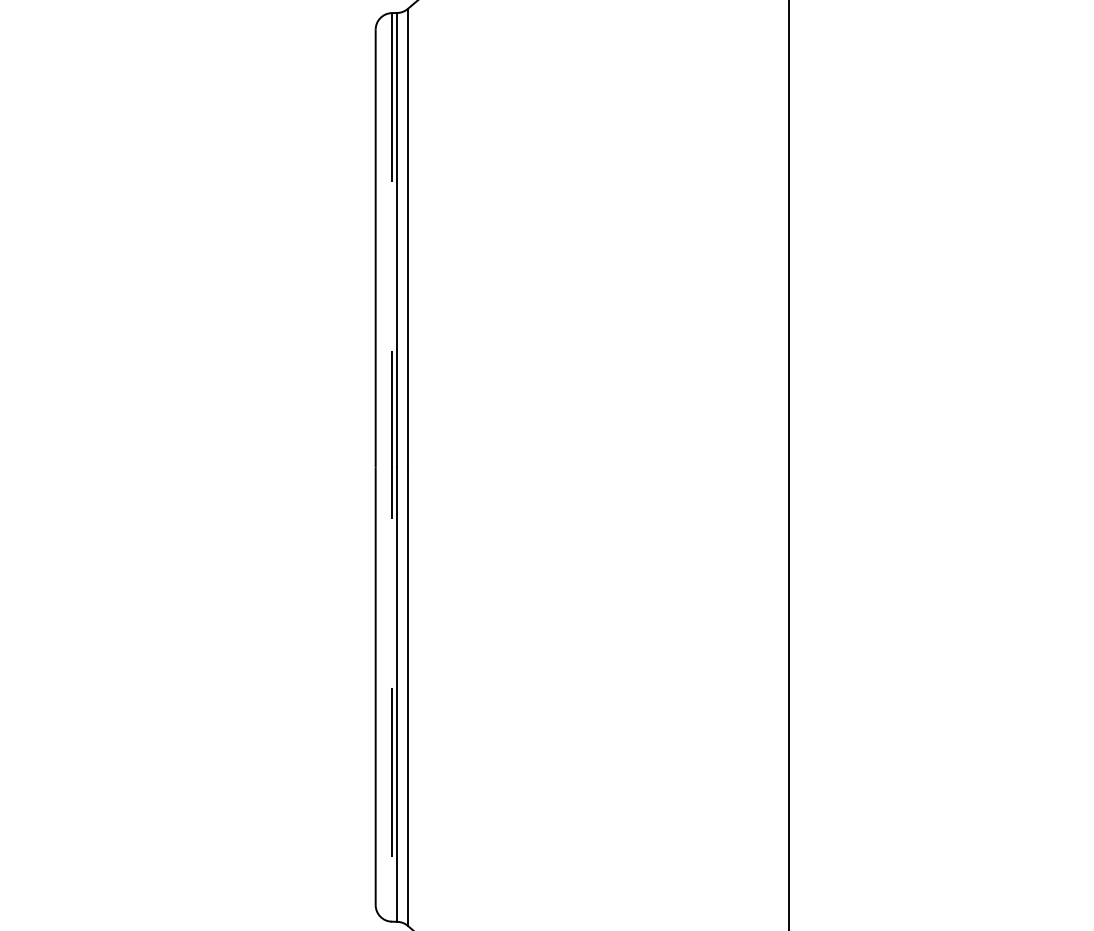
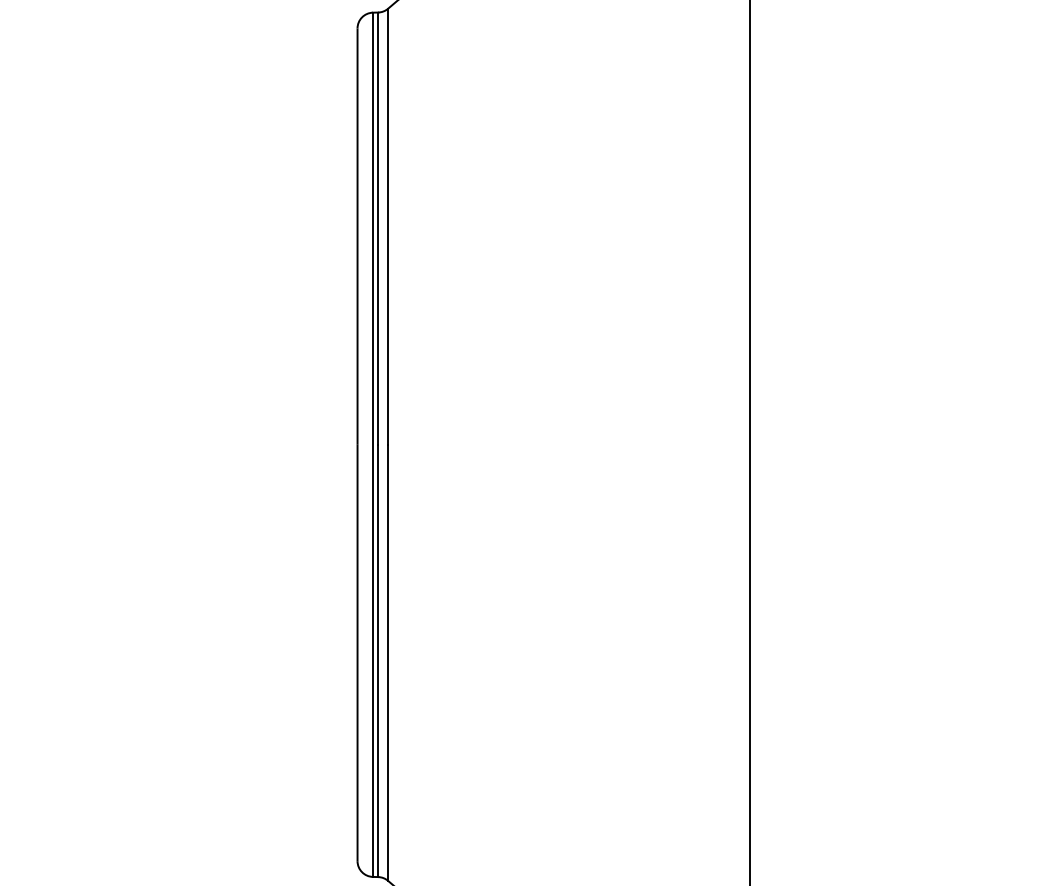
line: (391, 468) -> (372, 445), dashed -> solid

